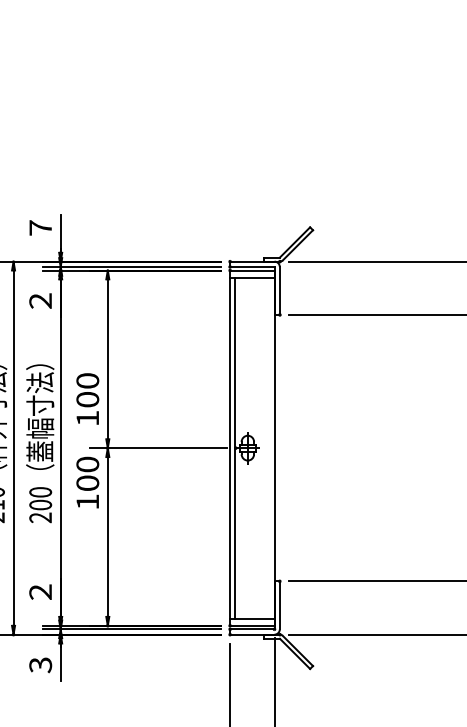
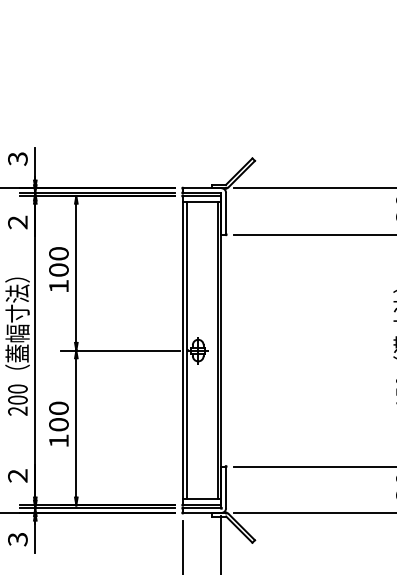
text: (40, 227) -> (17, 158), 7 -> 3
text: (87, 398) -> (58, 269), moved
line: (270, 447) -> (217, 350), added
text: (87, 482) -> (58, 424), moved

